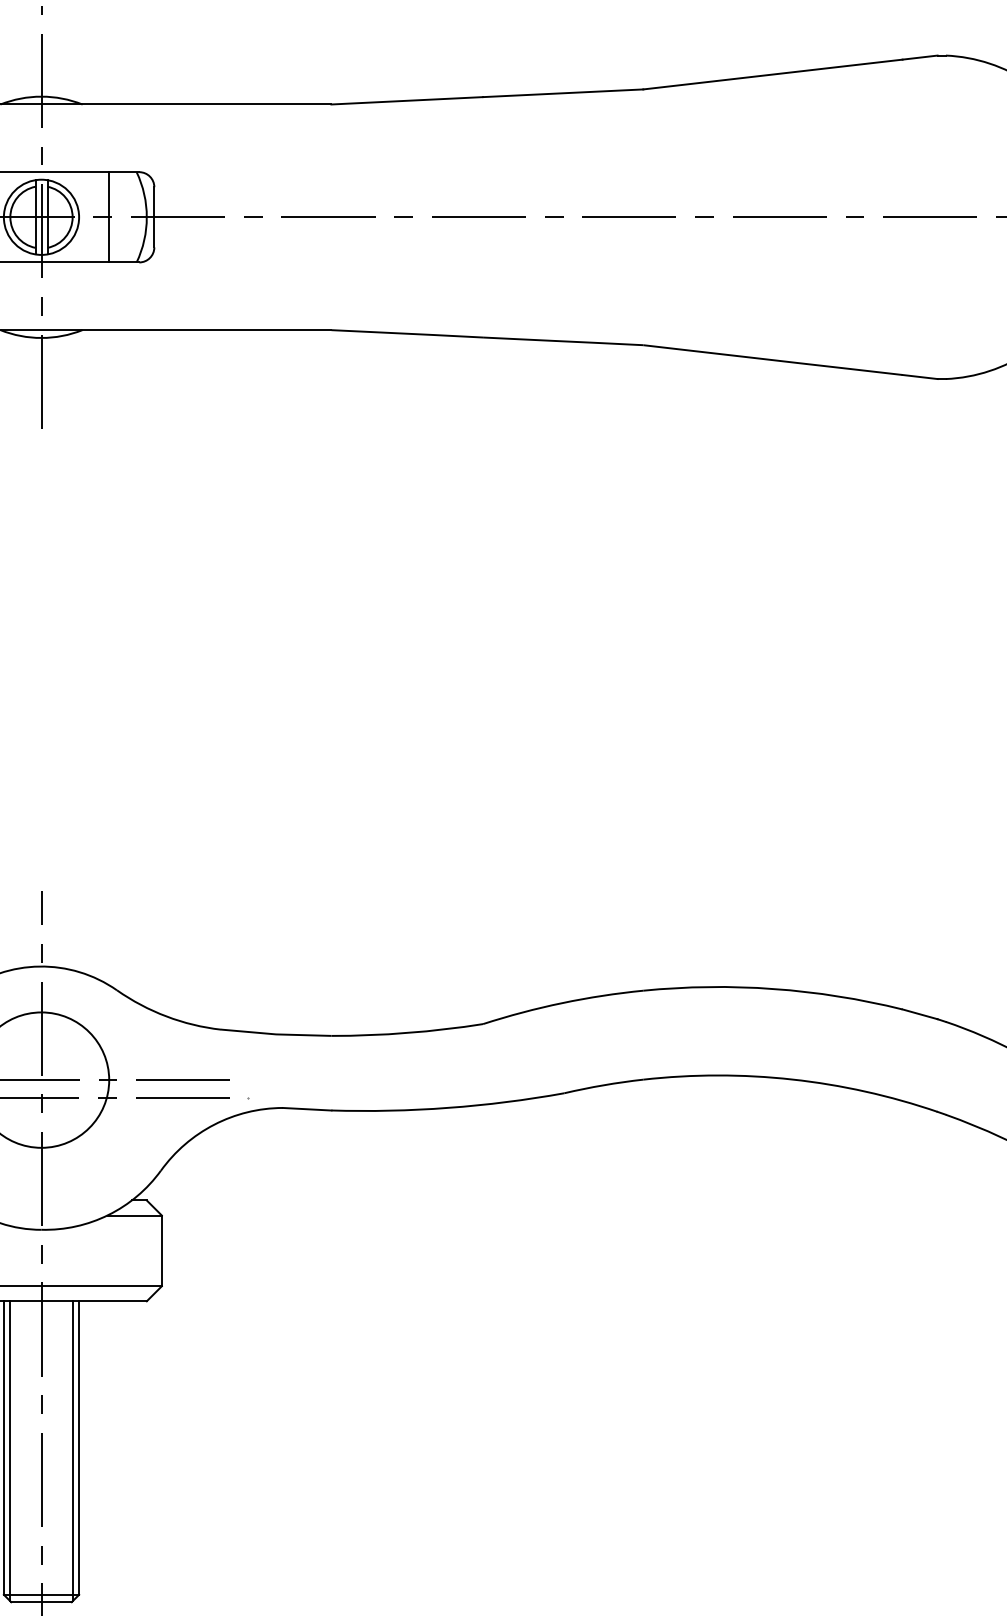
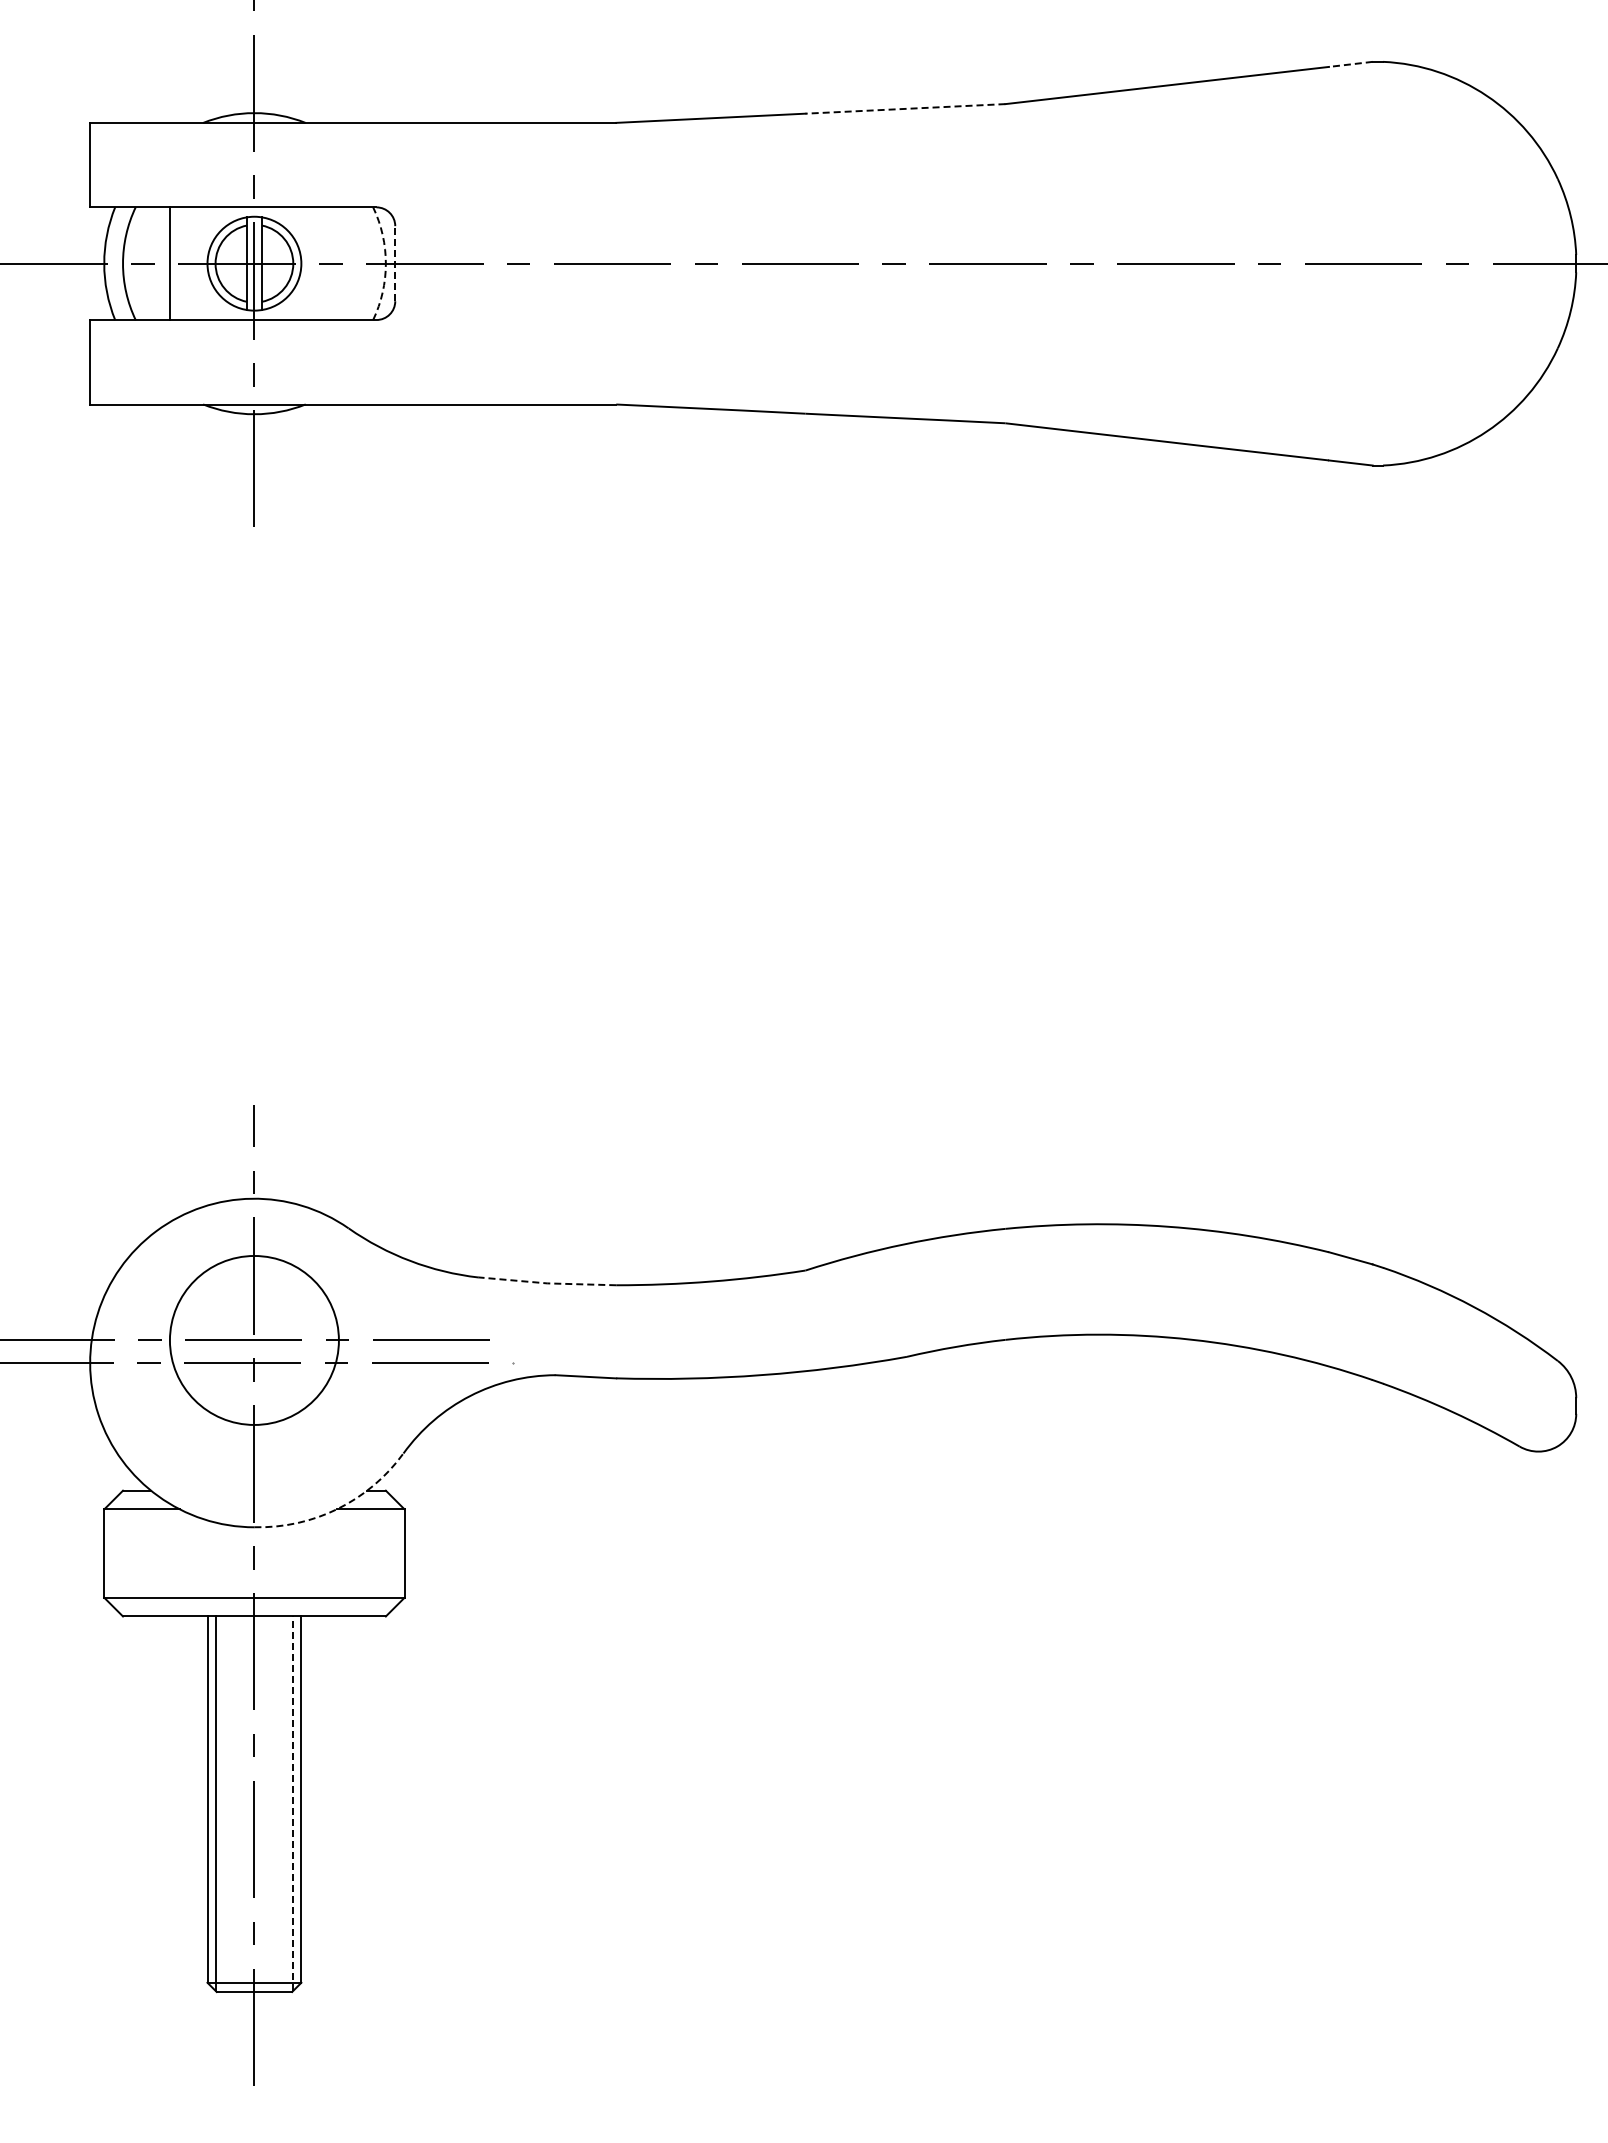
line: (919, 57) -> (1350, 64), solid -> dashed
line: (562, 92) -> (904, 108), solid -> dashed
line: (108, 217) -> (338, 263), removed
arc: (146, 217) -> (385, 263), solid -> dashed
line: (154, 217) -> (395, 263), solid -> dashed
line: (276, 1034) -> (547, 1283), solid -> dashed
arc: (108, 1214) -> (338, 1508), solid -> dashed
line: (72, 1451) -> (293, 1803), solid -> dashed

